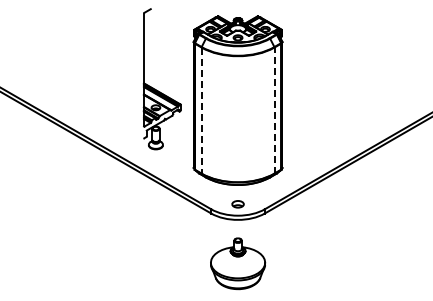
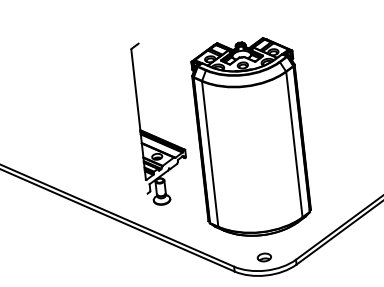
line: (274, 110) -> (294, 144), dashed -> solid
line: (201, 111) -> (210, 155), dashed -> solid

